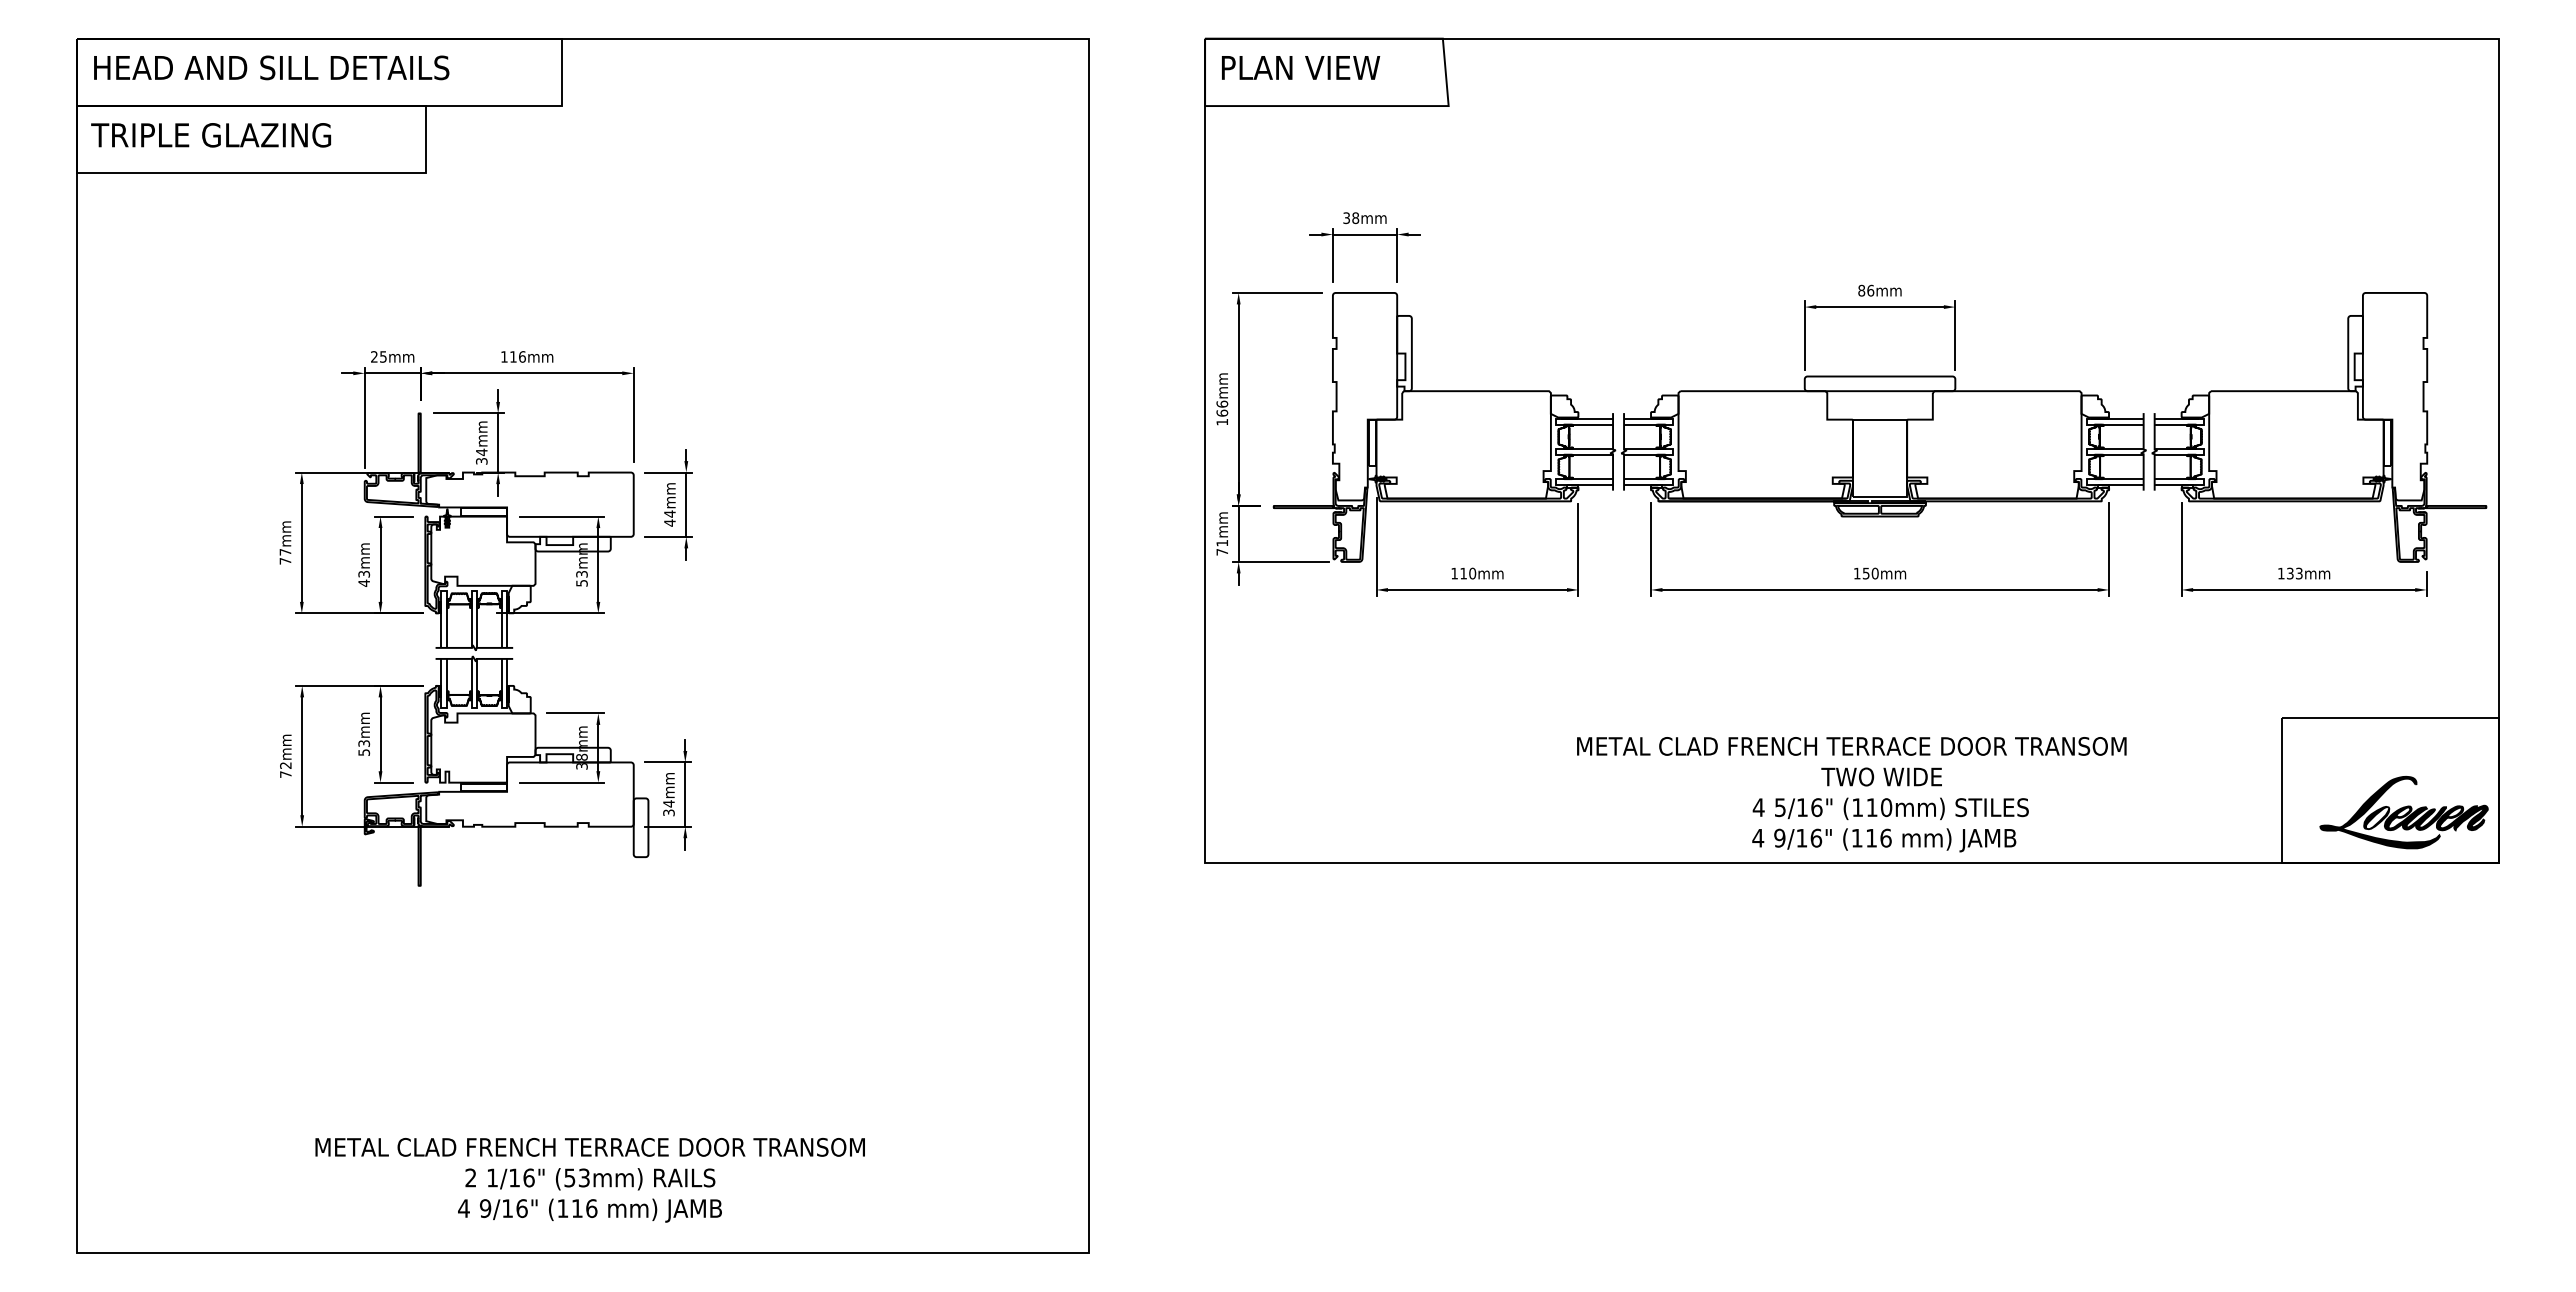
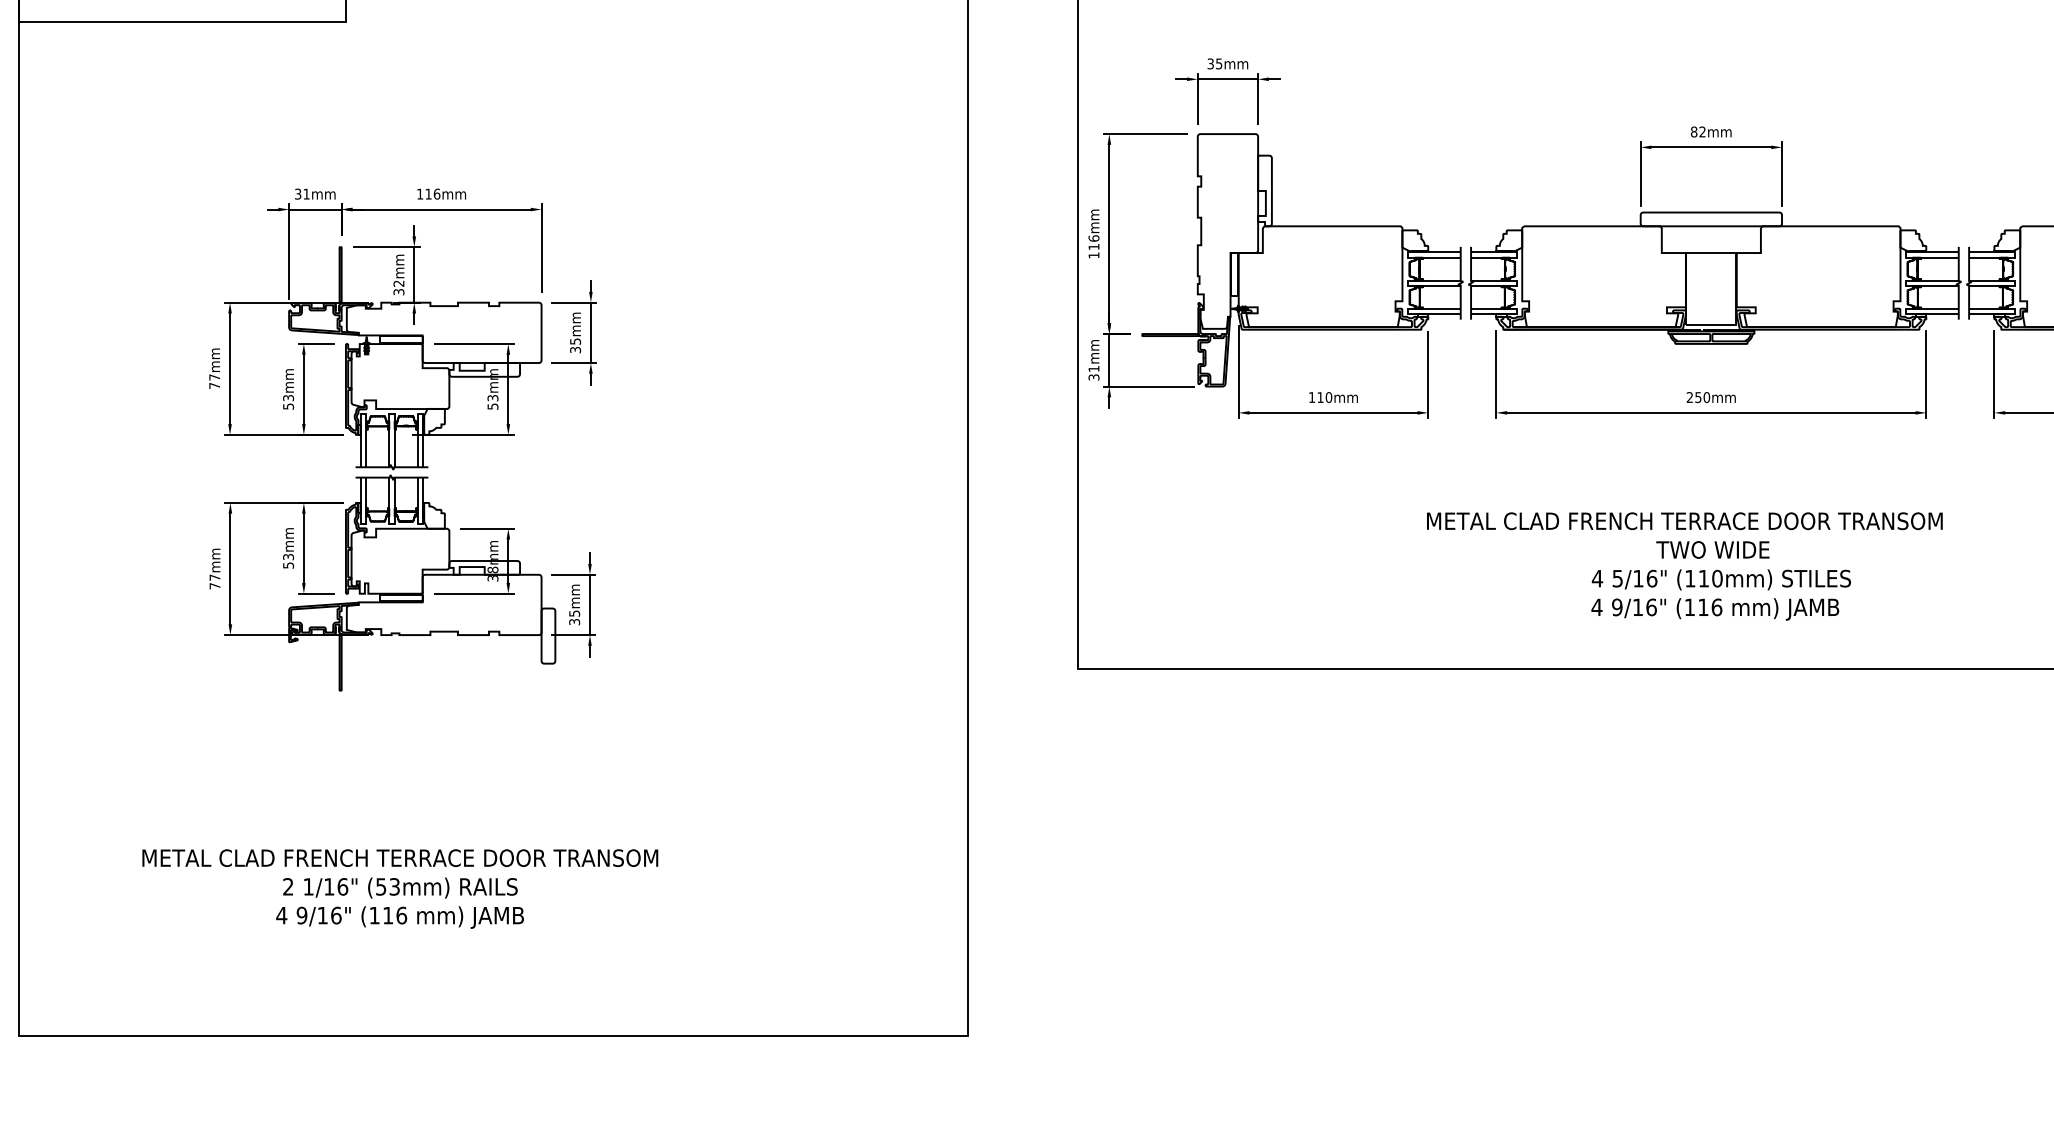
text: (1355, 218) -> (1219, 64), 38mm -> 35mm
text: (1870, 290) -> (1702, 131), 86mm -> 82mm
text: (378, 356) -> (301, 193), 25mm -> 31mm
text: (1222, 412) -> (1094, 246), 166mm -> 116mm
text: (481, 452) -> (398, 283), 34mm -> 32mm
text: (669, 518) -> (575, 345), 44mm -> 35mm
text: (1222, 552) -> (1094, 377), 71mm -> 31mm
text: (1856, 573) -> (1689, 397), 150mm -> 250mm
text: (364, 582) -> (288, 405), 43mm -> 53mm
text: (285, 765) -> (214, 577), 72mm -> 77mm
text: (1851, 794) -> (1684, 566), moved
text: (668, 803) -> (574, 613), 34mm -> 35mm
text: (589, 1180) -> (399, 889), moved

